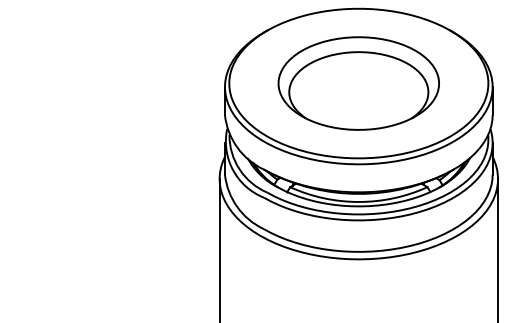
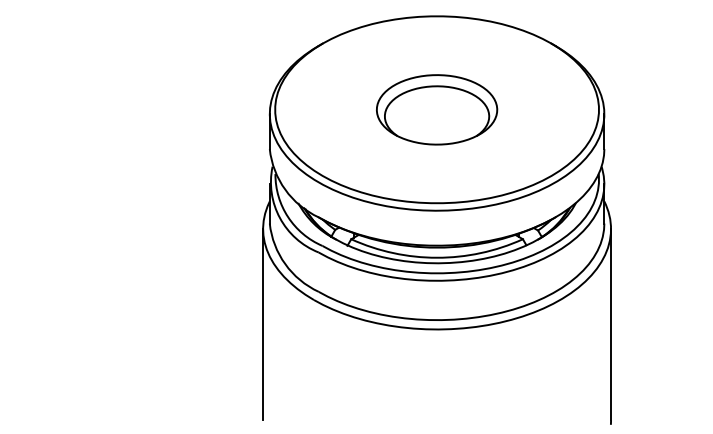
part: (358, 83) -> (436, 109), size x0.6

